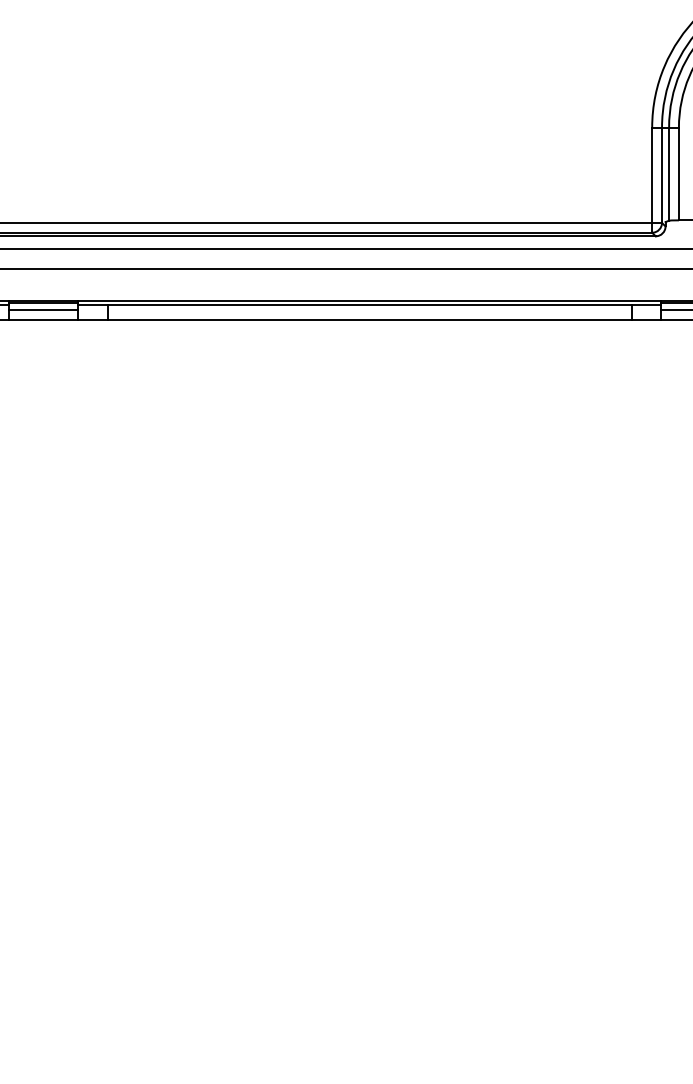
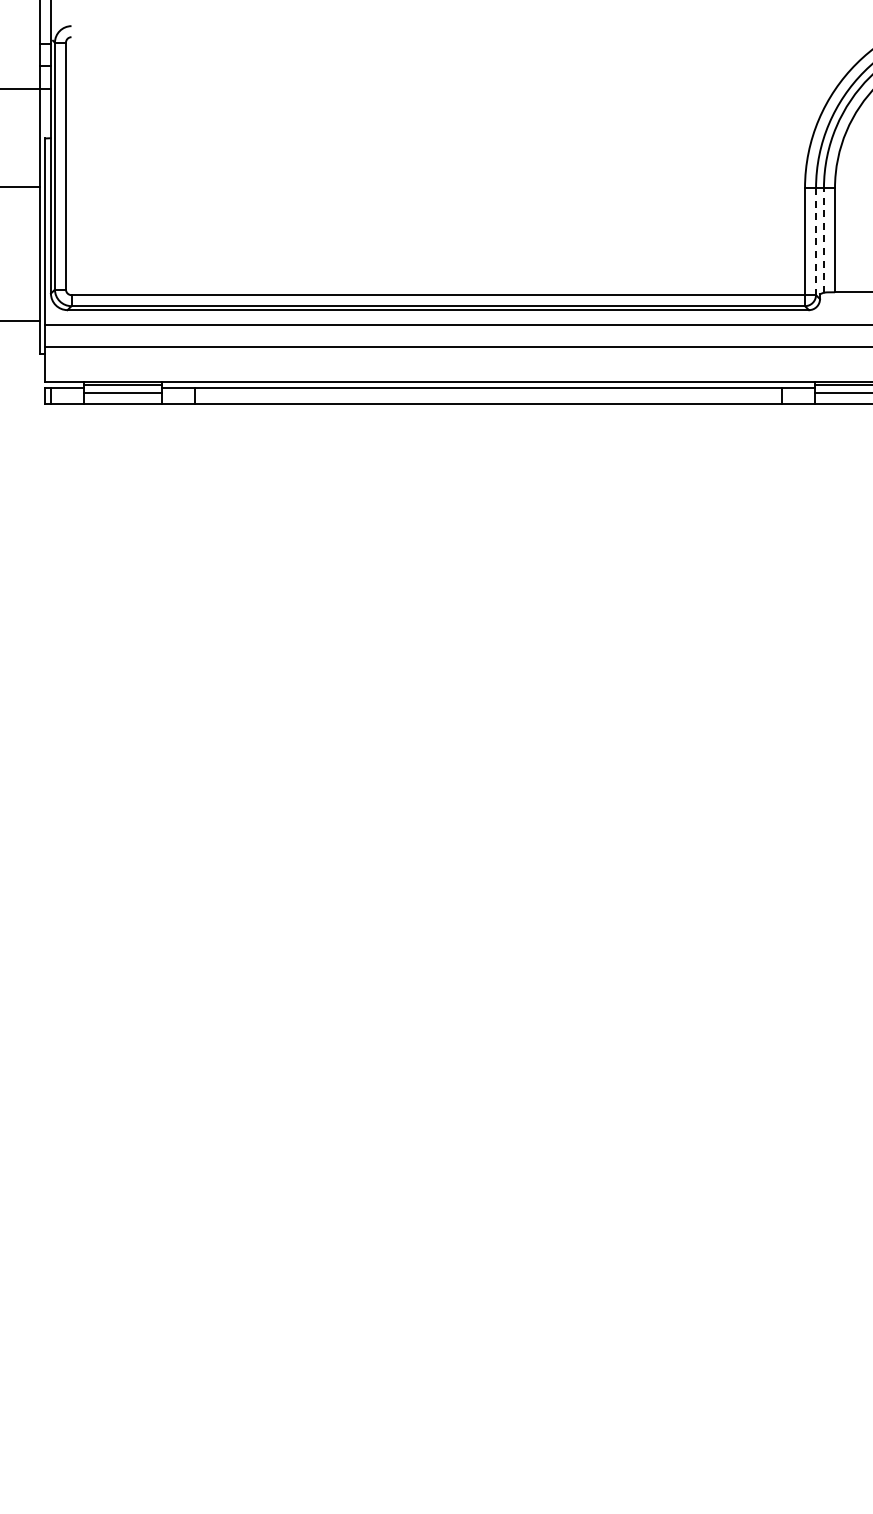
line: (668, 173) -> (823, 239), solid -> dashed
line: (662, 175) -> (816, 242), solid -> dashed

